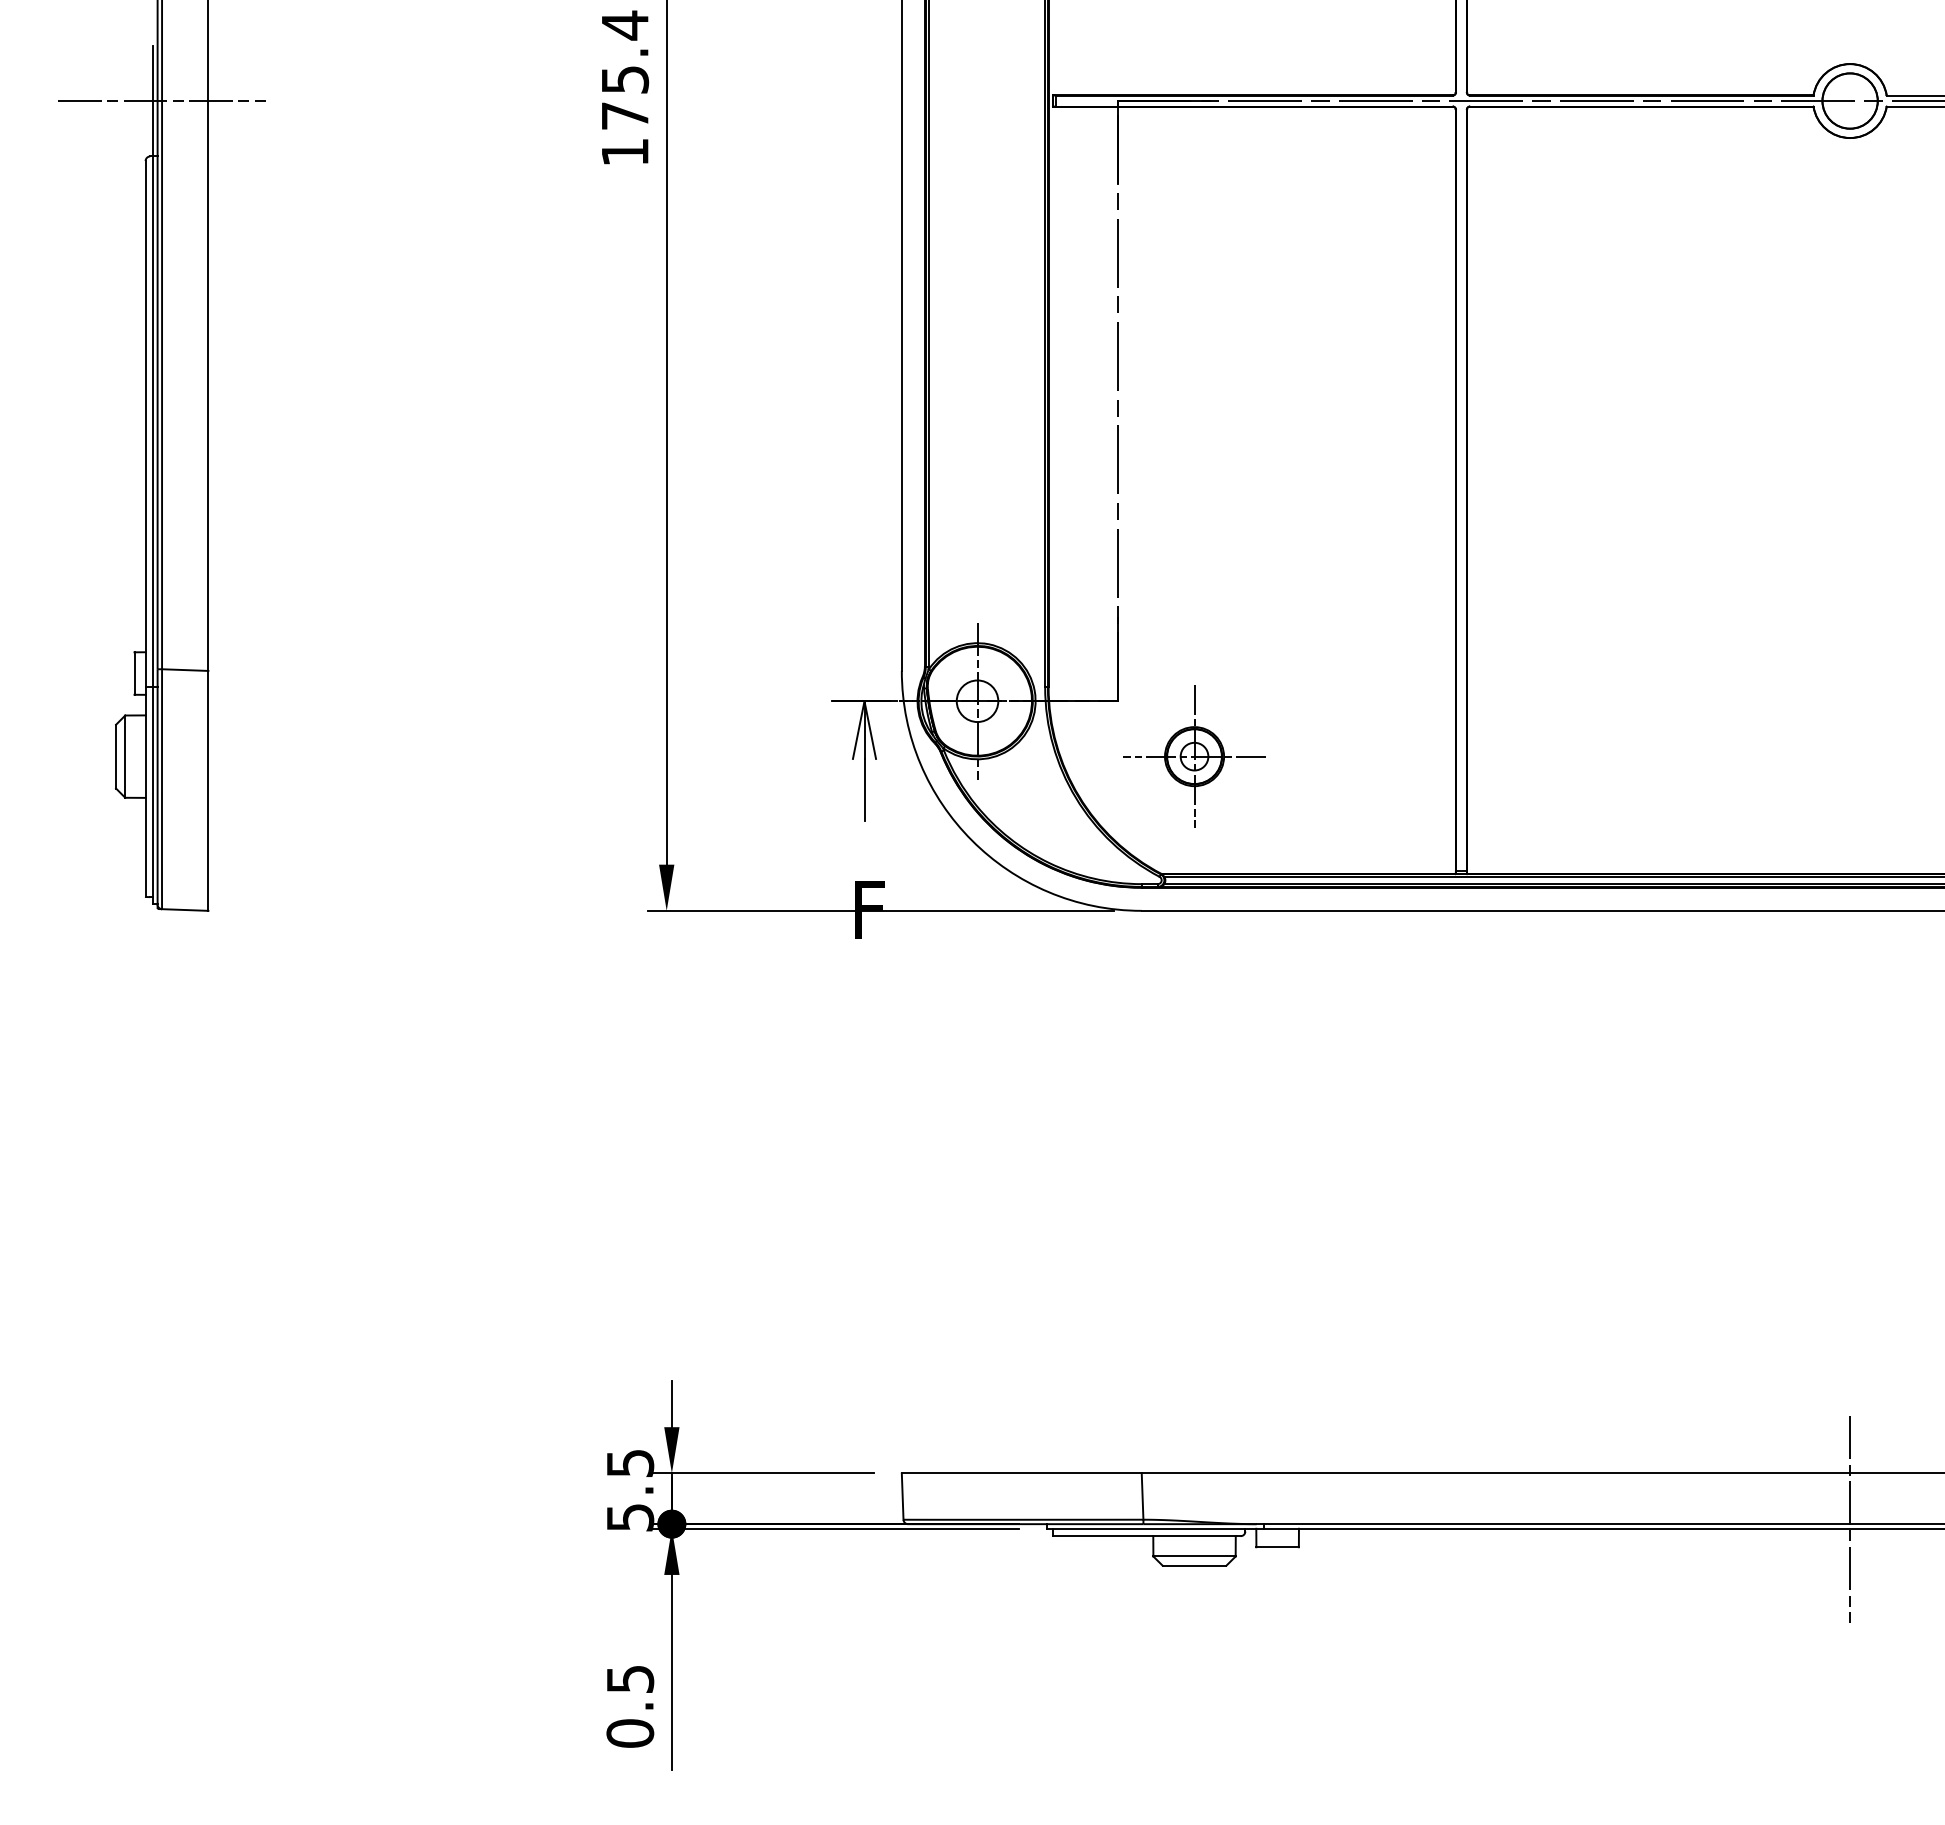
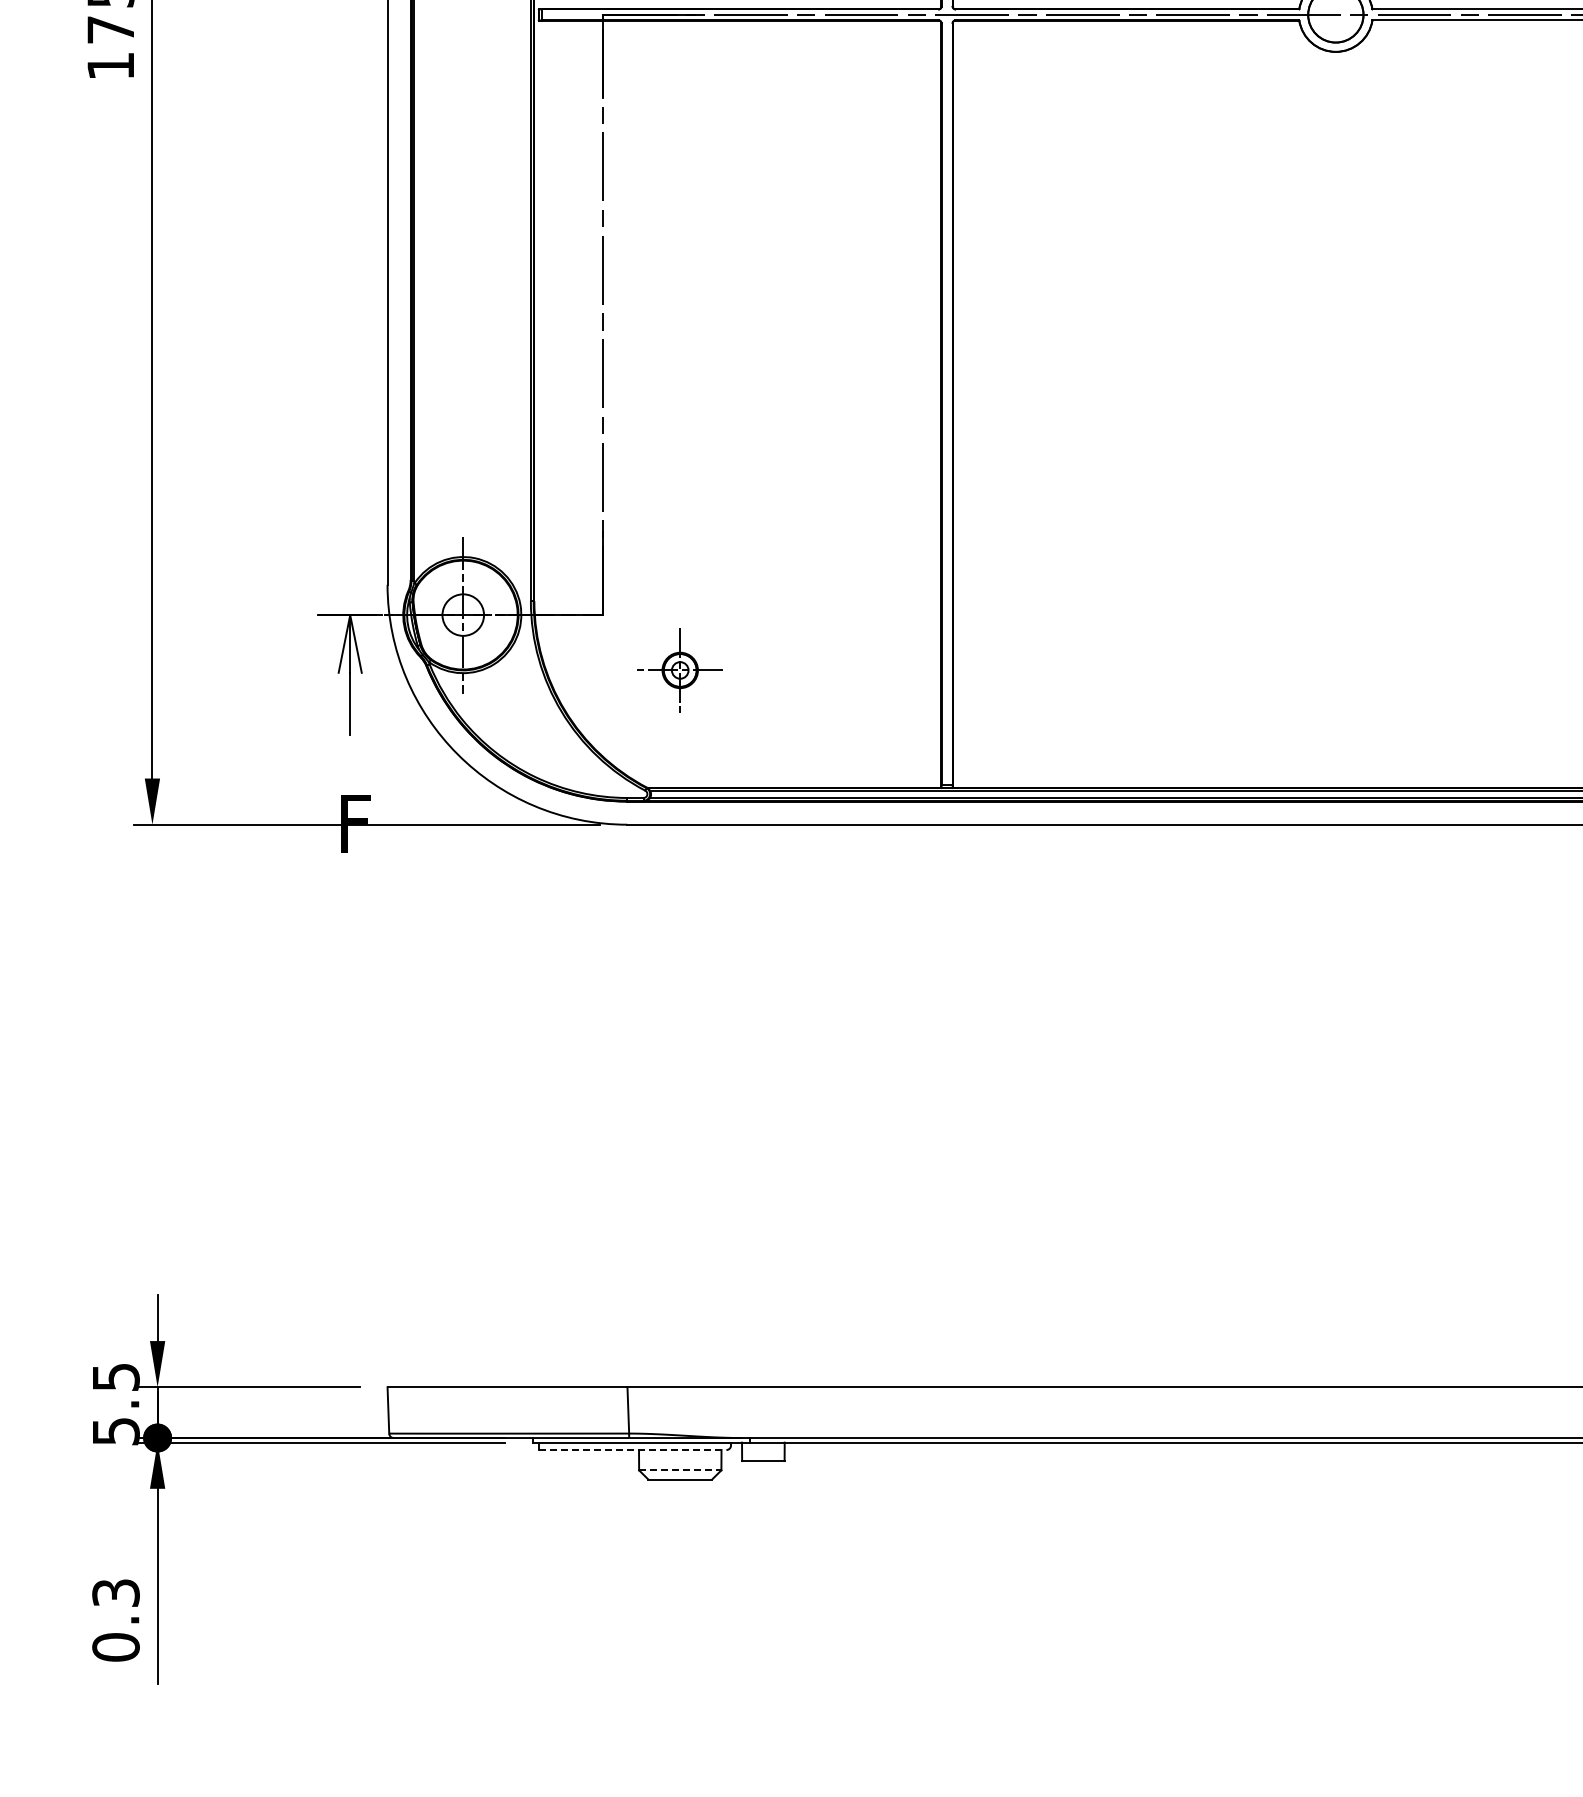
part: (1194, 756) -> (680, 670), size x0.6
line: (1850, 1519) -> (1336, 1433), removed
line: (1146, 1536) -> (632, 1450), solid -> dashed
line: (1195, 1556) -> (681, 1470), solid -> dashed
text: (629, 1678) -> (115, 1592), 0.5 -> 0.3

